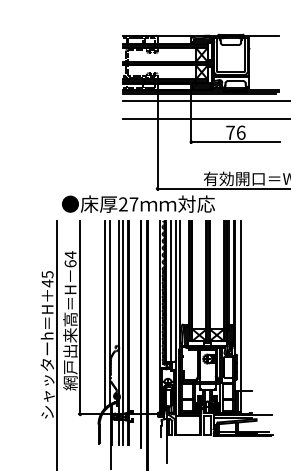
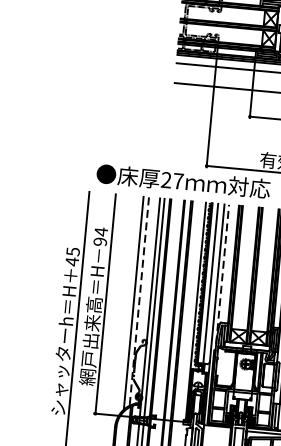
text: (70, 263) -> (100, 241), 64 -> 94
line: (180, 281) -> (223, 273), solid -> dashed
line: (109, 312) -> (139, 301), solid -> dashed

